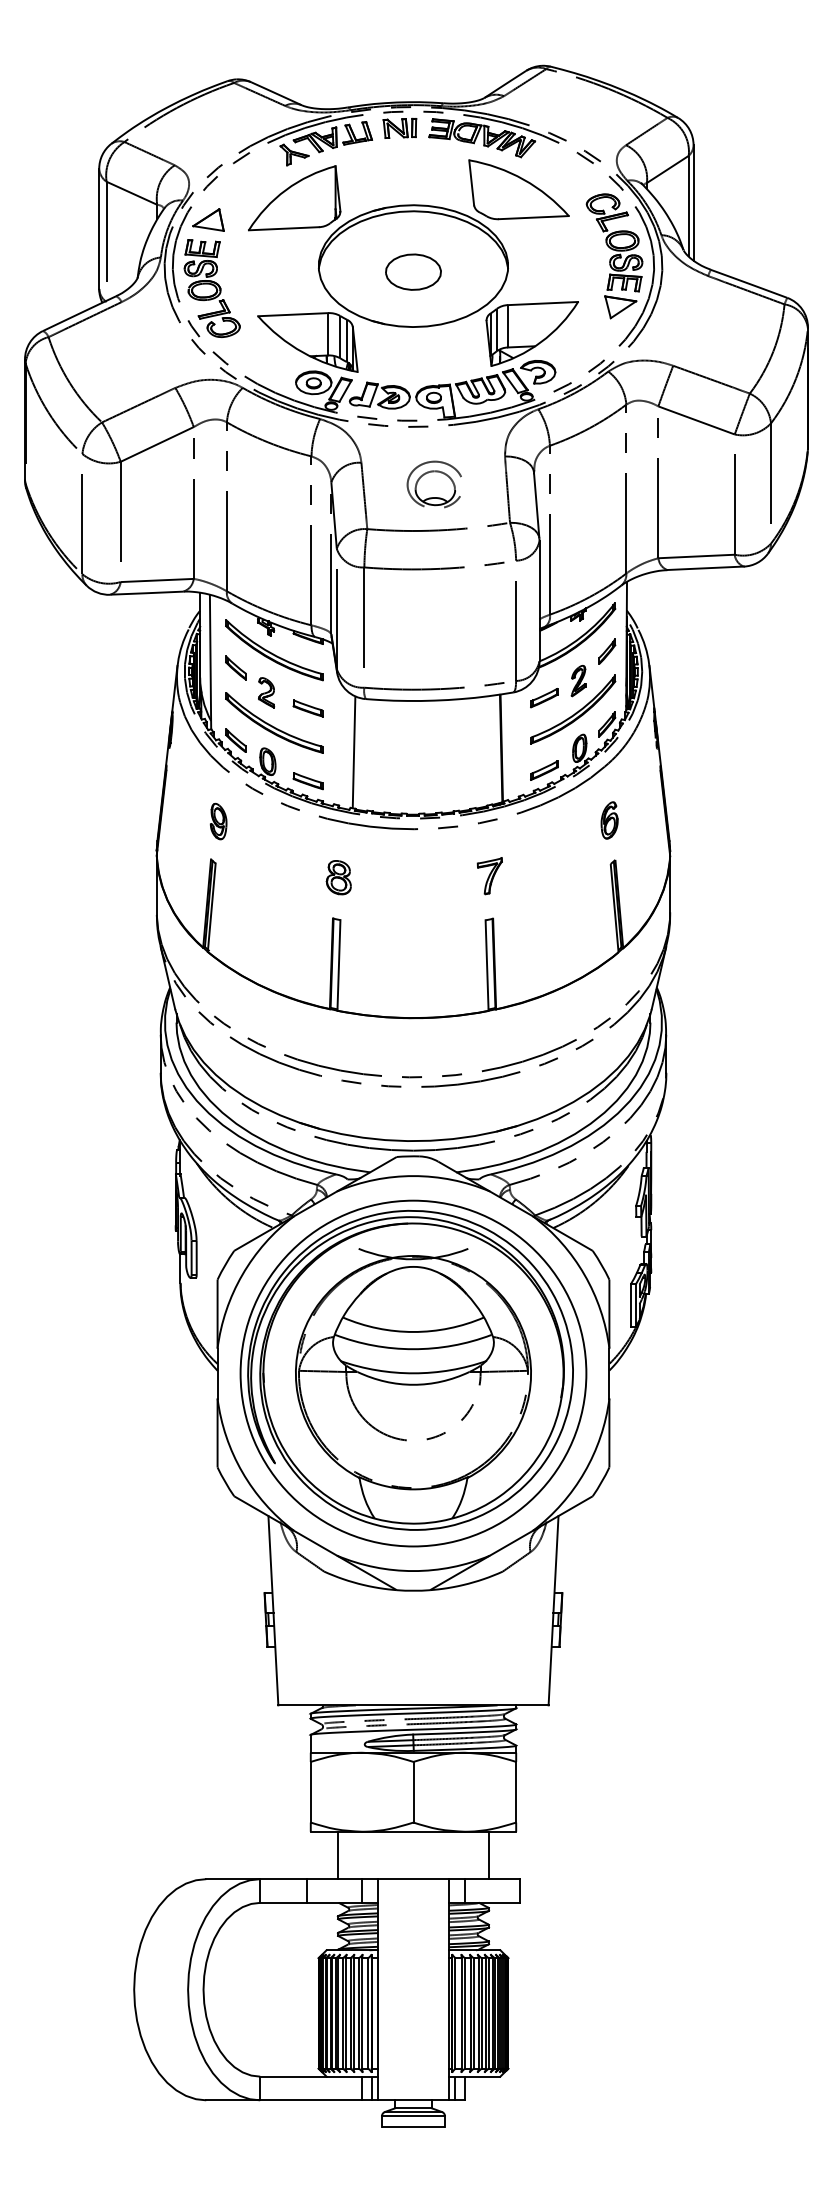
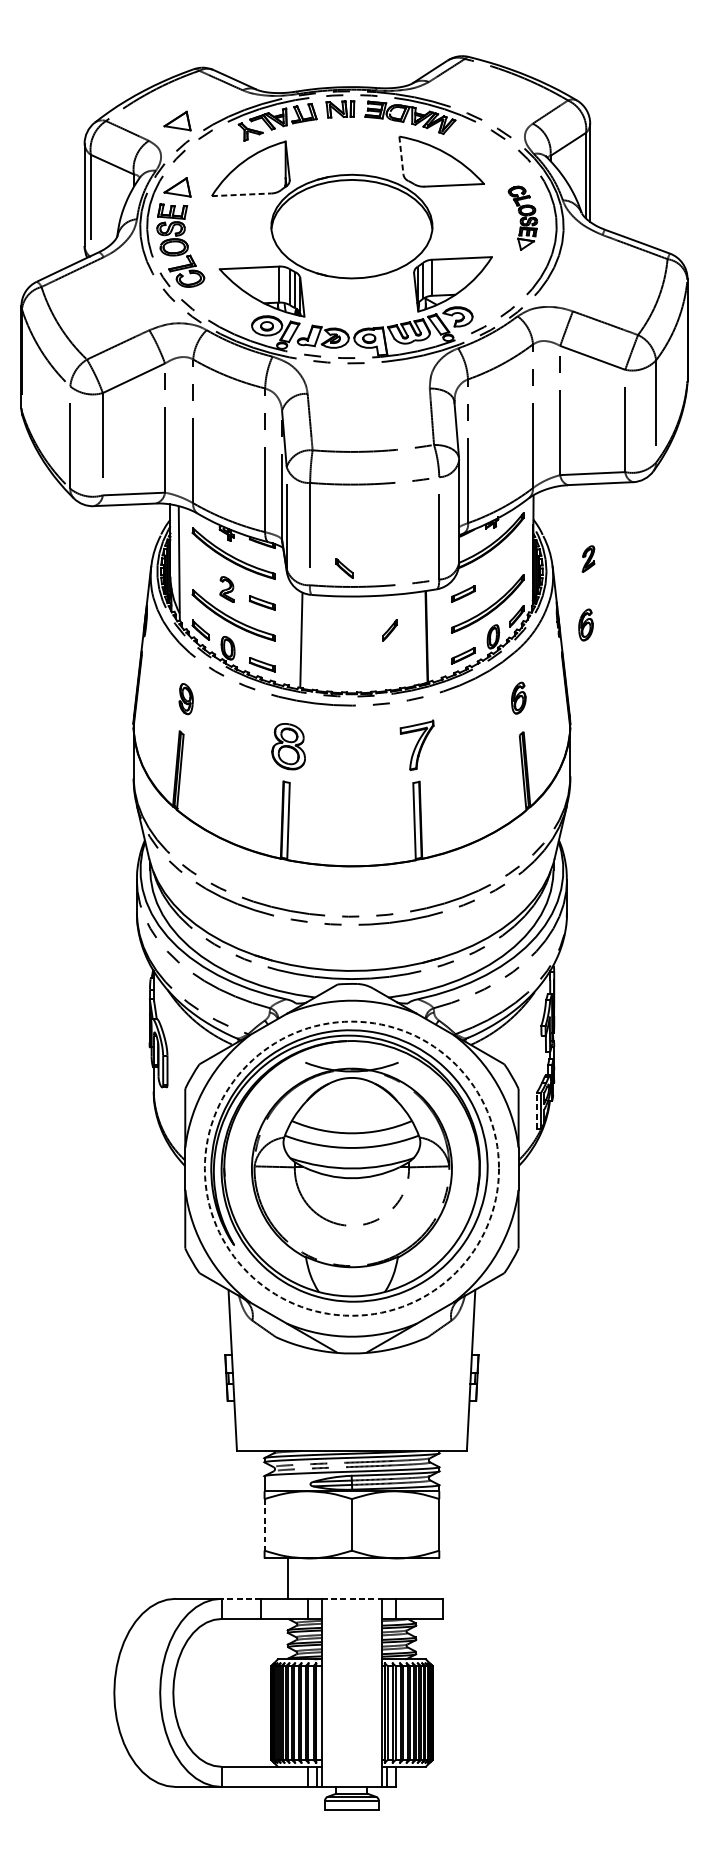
part: (208, 141) -> (177, 120), added
line: (471, 182) -> (401, 155), solid -> dashed
line: (284, 228) -> (242, 194), solid -> dashed
part: (614, 256) -> (522, 218), size x0.6
part: (413, 271) -> (351, 231), removed
part: (433, 484) -> (368, 412), removed
part: (607, 651) -> (390, 630), moved
part: (235, 667) -> (344, 568), moved
part: (578, 681) -> (588, 559), moved
part: (688, 734) -> (585, 625), added
part: (489, 876) -> (416, 745), size x1.6
part: (338, 877) -> (288, 746), size x1.6
line: (630, 1305) -> (536, 1110), solid -> dashed
circle: (413, 1373) -> (351, 1168), solid -> dashed
line: (310, 1792) -> (264, 1525), solid -> dashed
line: (488, 1855) -> (415, 1578), removed
line: (283, 1879) -> (241, 1599), solid -> dashed
line: (413, 1879) -> (351, 1599), solid -> dashed

